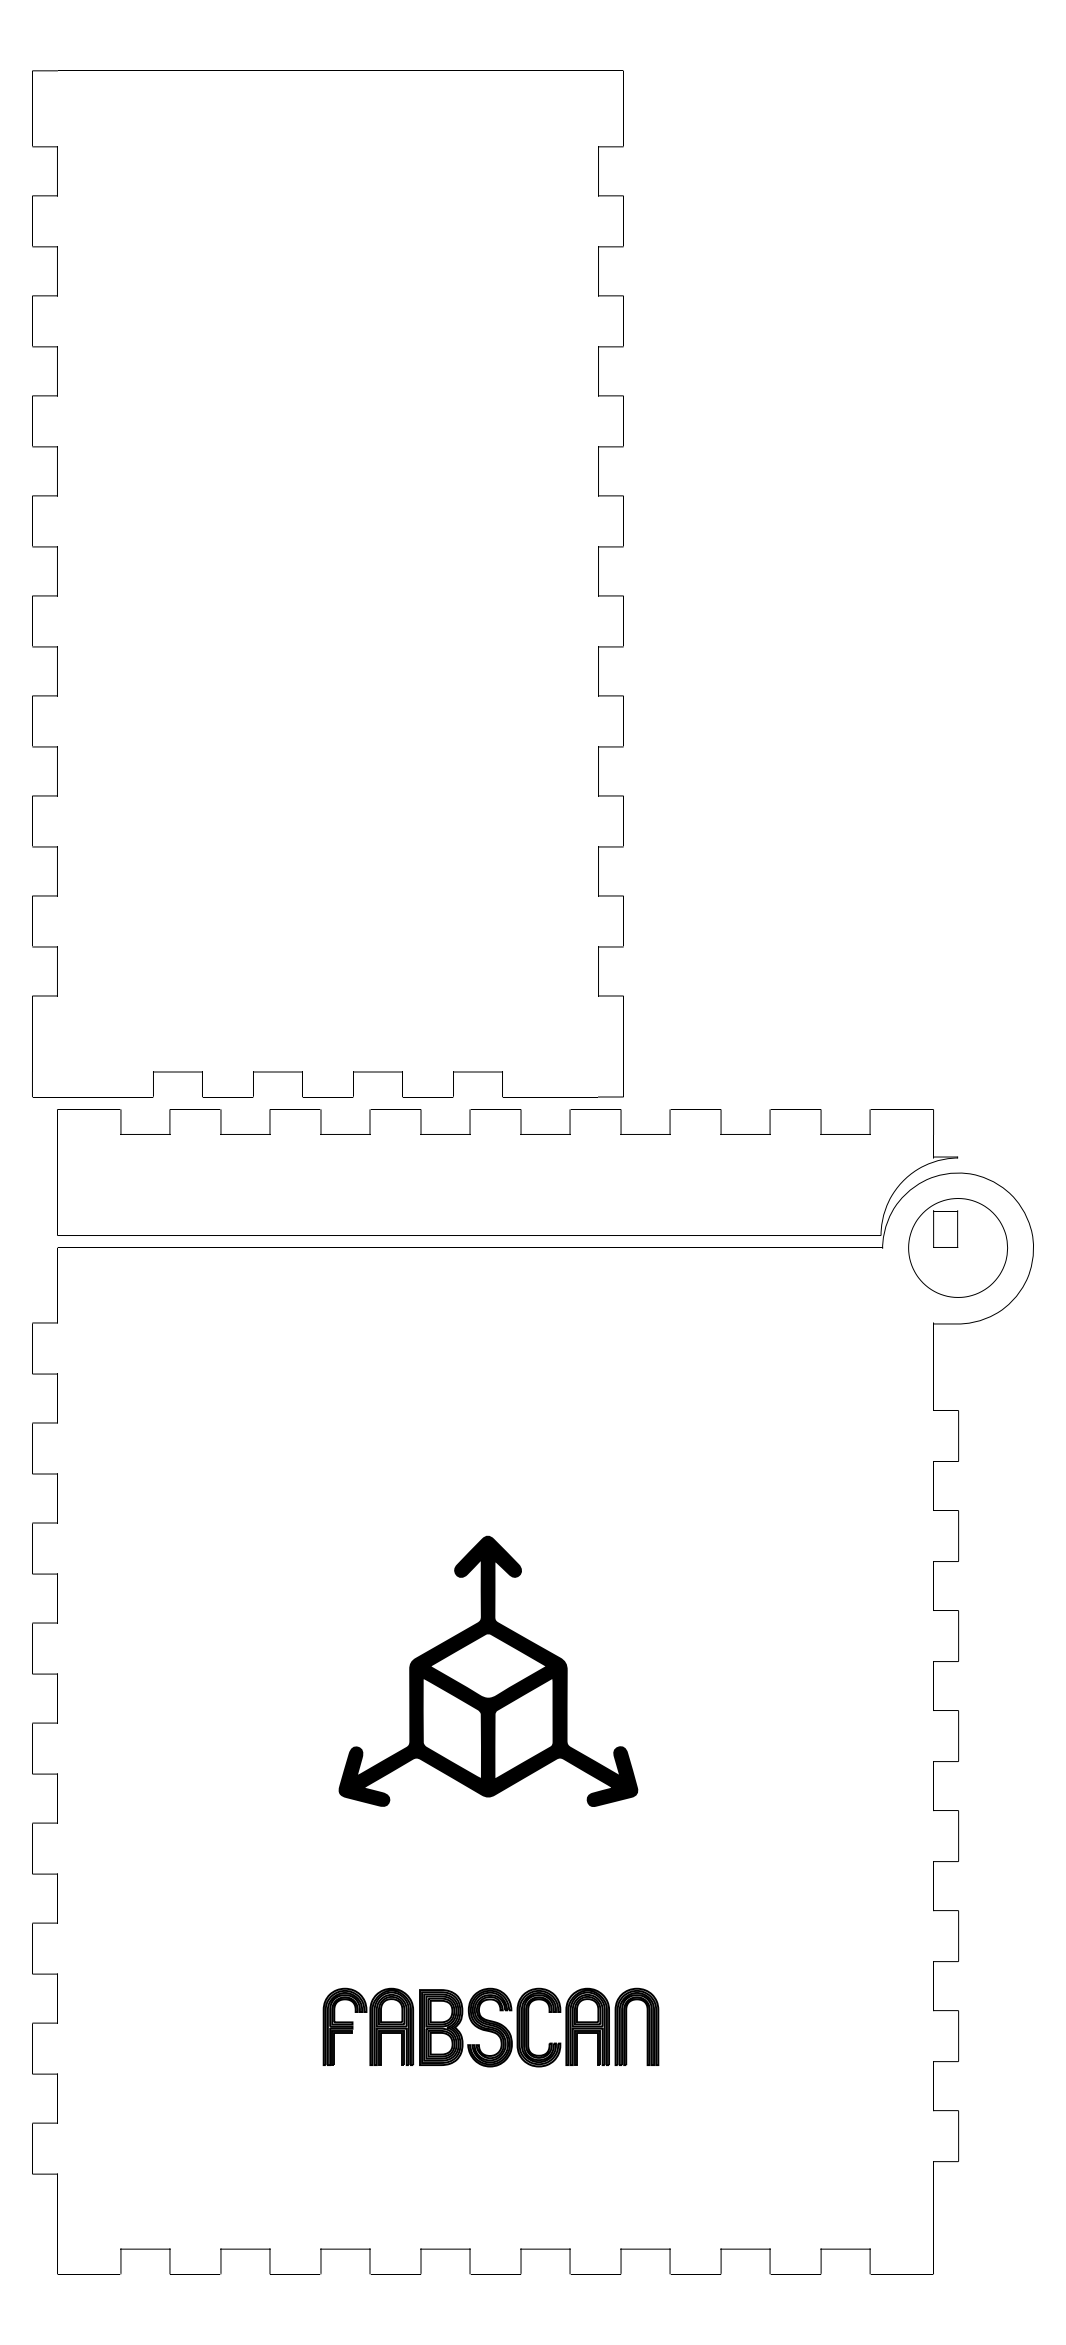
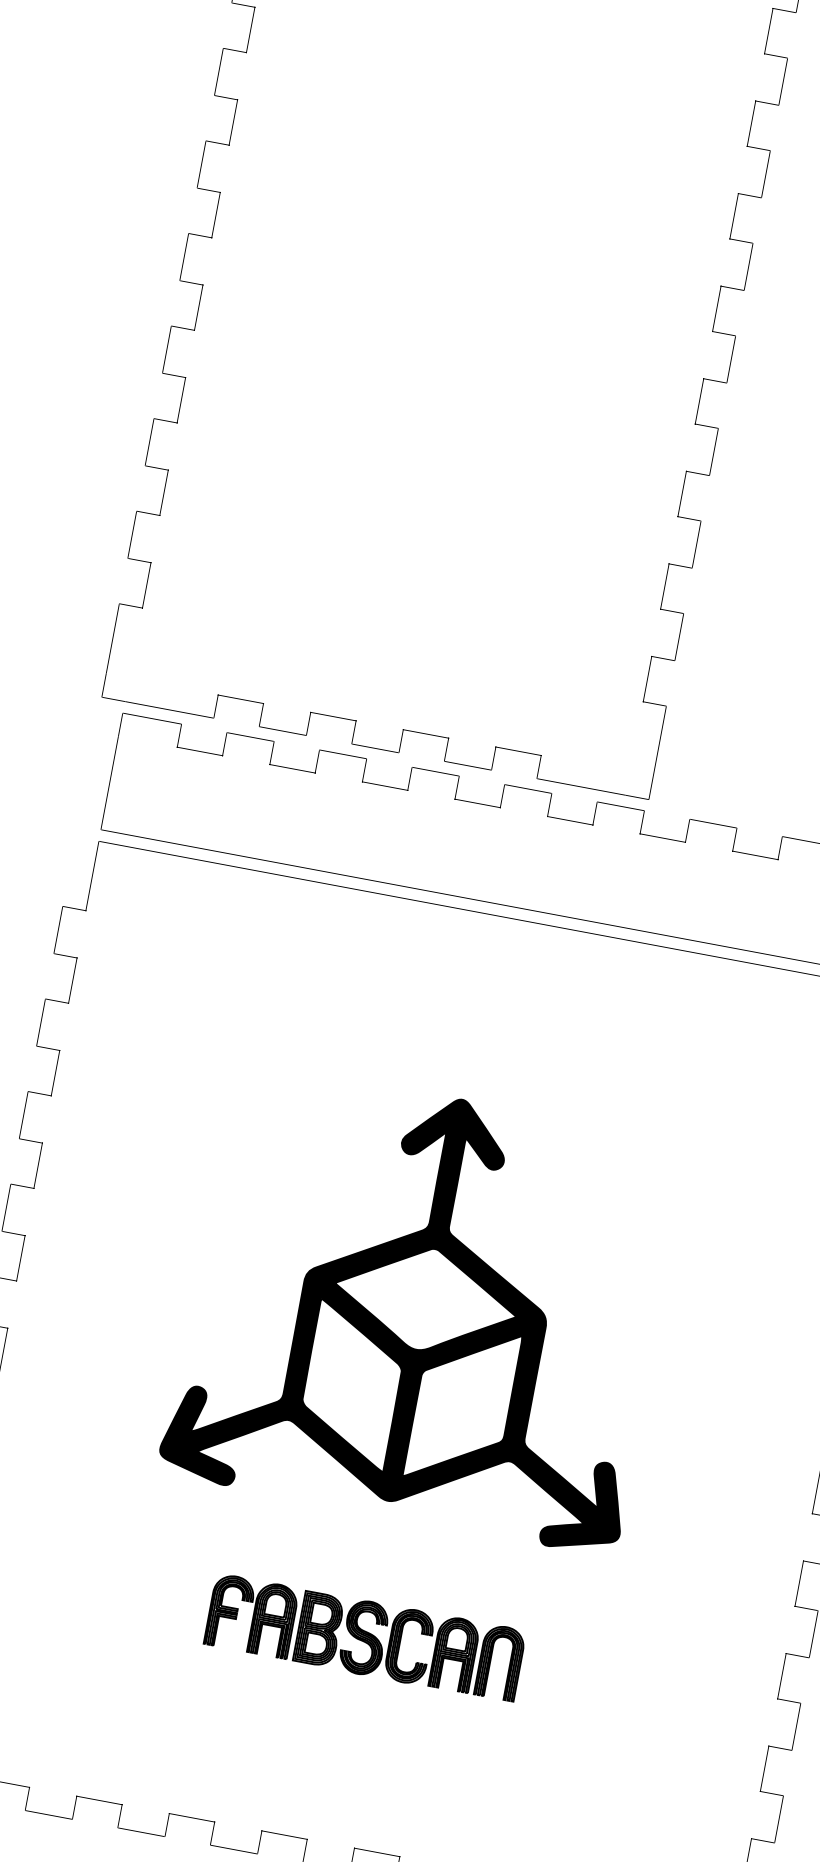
part: (488, 1671) -> (424, 1307), size x1.67

